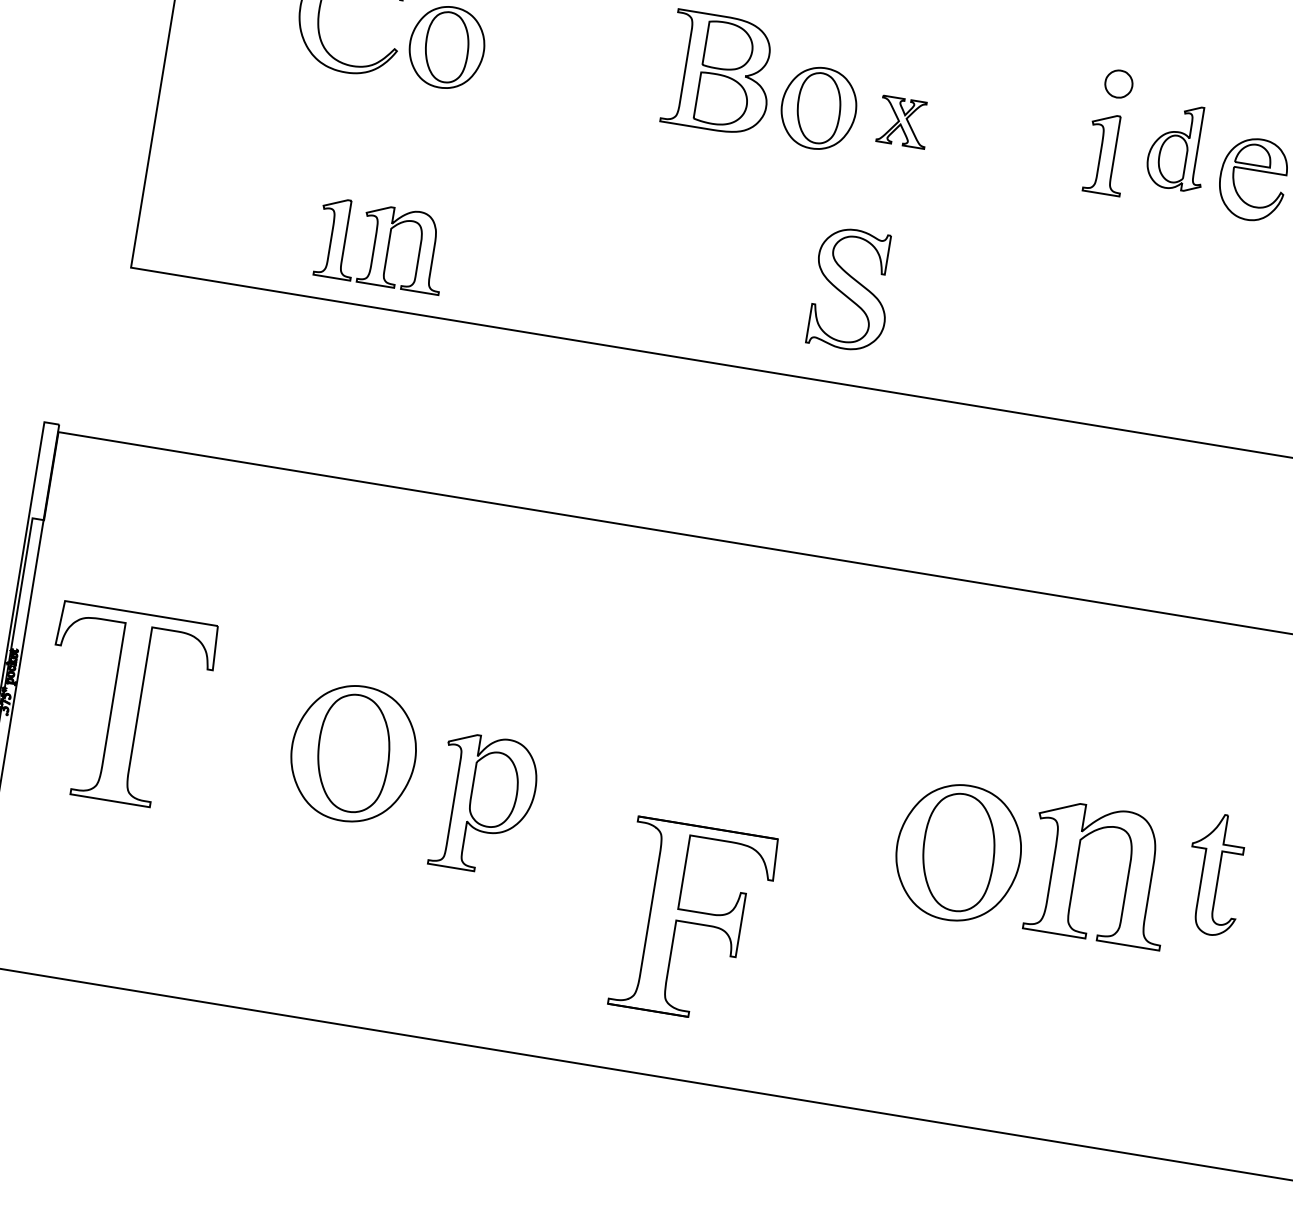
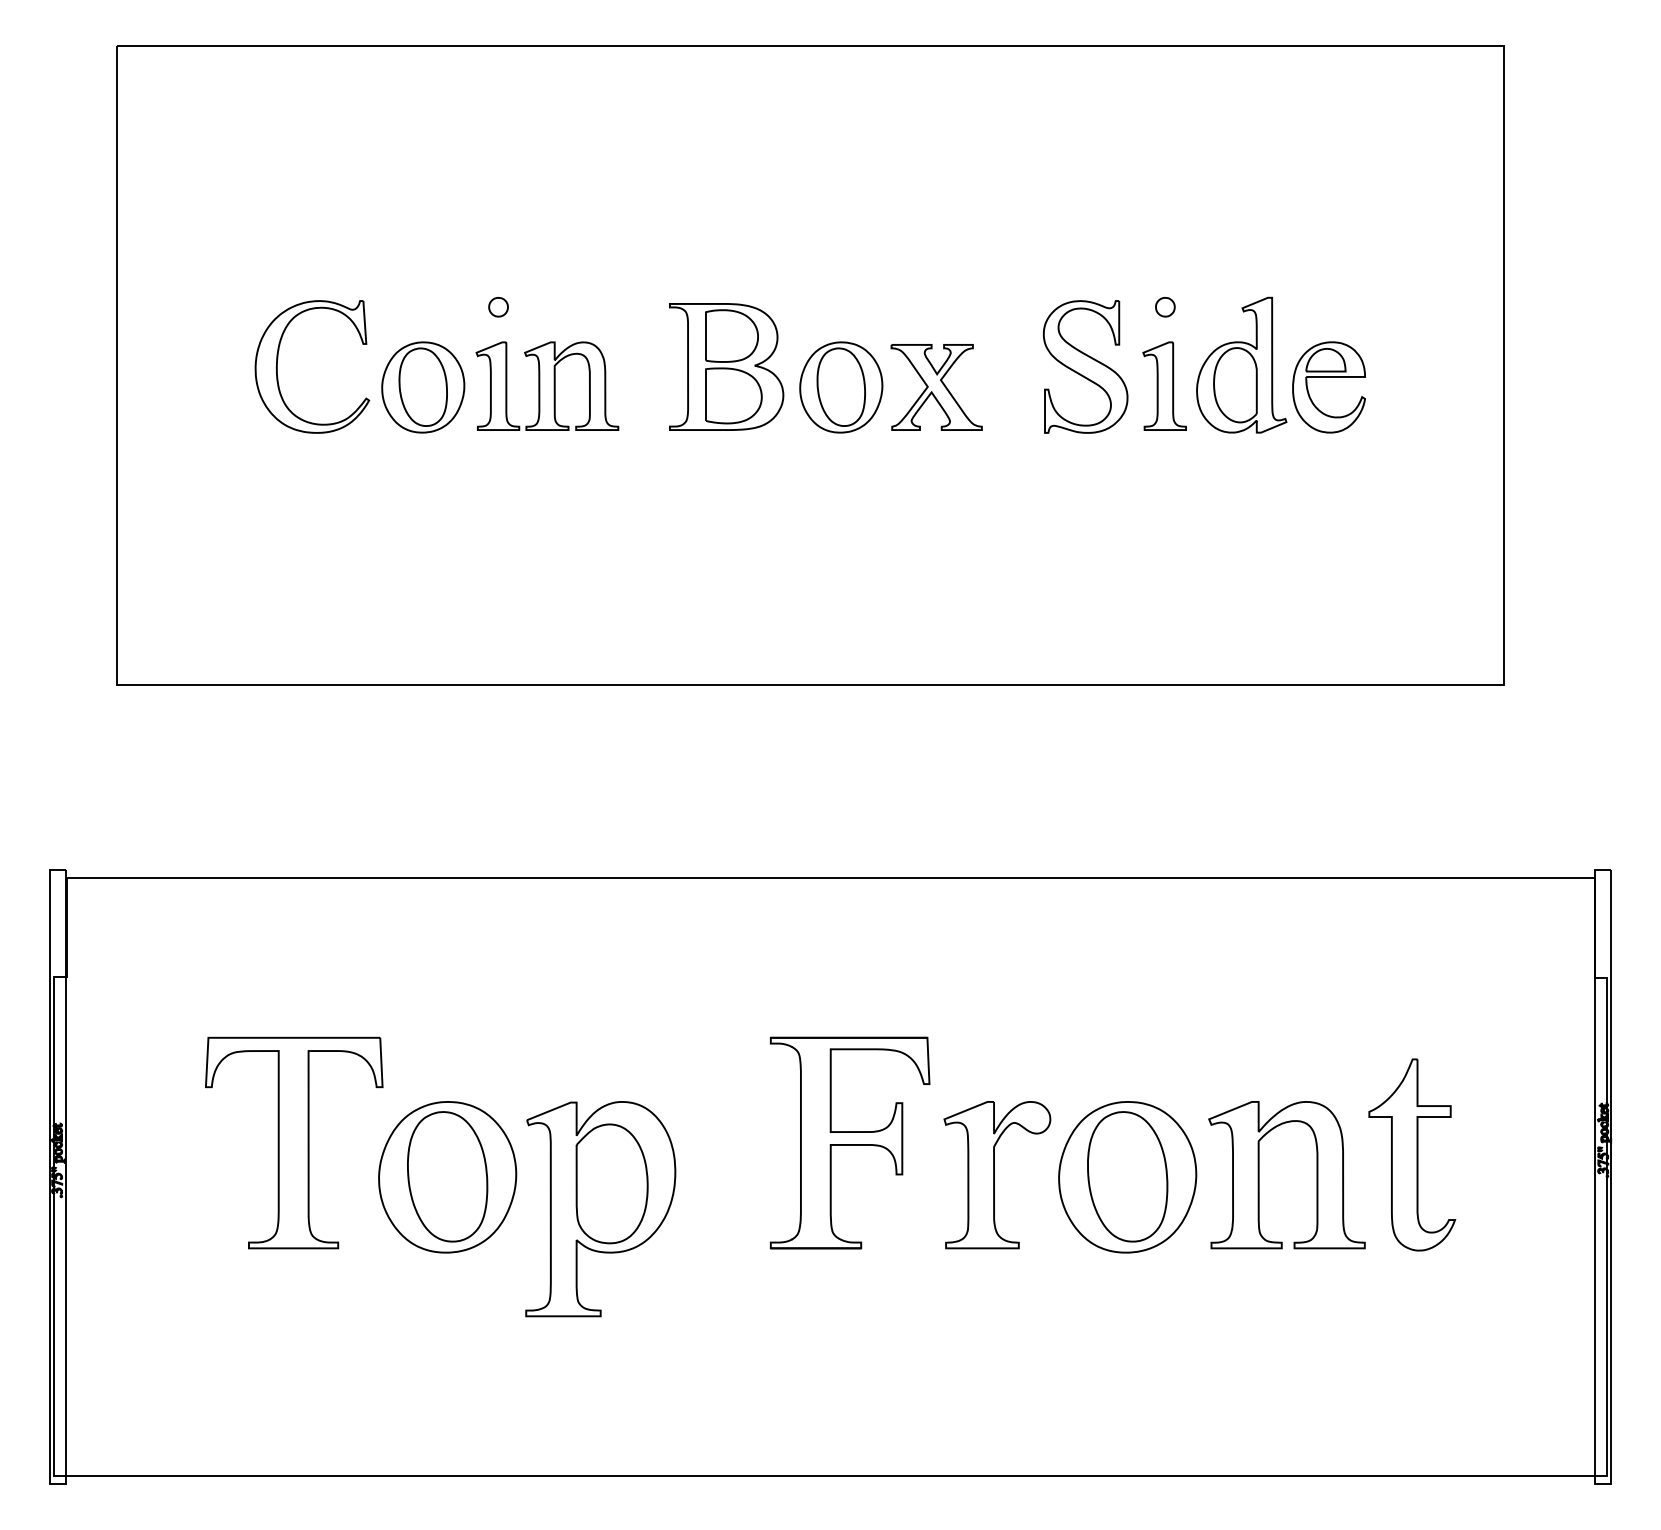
part: (1119, 84) -> (1165, 307), size x0.62
part: (903, 122) -> (936, 387), size x1.67
part: (1178, 146) -> (1241, 364), size x1.43
part: (381, 245) -> (547, 385), moved
part: (851, 289) -> (1085, 366), moved
part: (126, 706) -> (294, 1142), moved
part: (484, 804) -> (600, 1209), size x1.43
part: (843, 832) -> (997, 1175), added
part: (1215, 874) -> (1412, 1154), size x1.43
part: (694, 921) -> (850, 1142), moved

